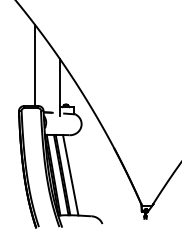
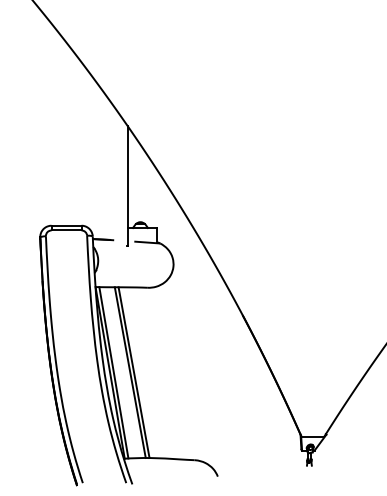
line: (35, 65) -> (75, 139), removed
line: (70, 175) -> (149, 373), removed

